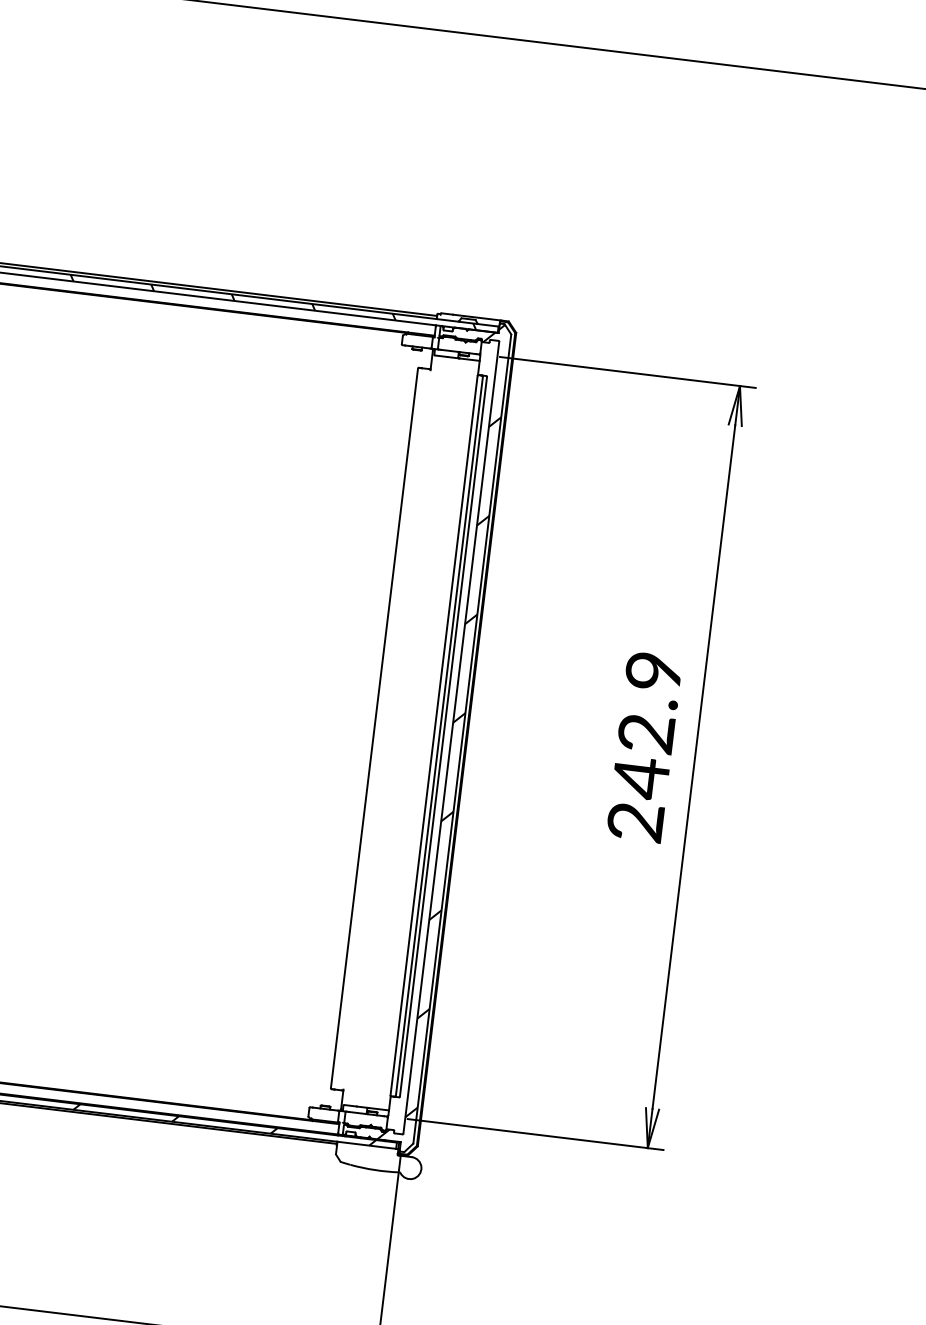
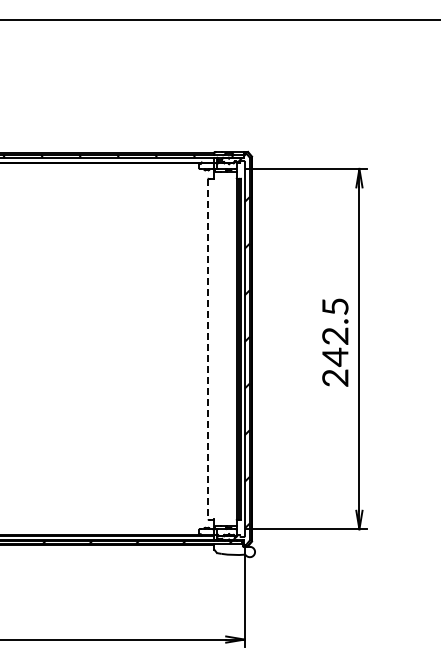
text: (654, 670) -> (335, 306), 242.9 -> 242.5
line: (374, 729) -> (208, 349), solid -> dashed

